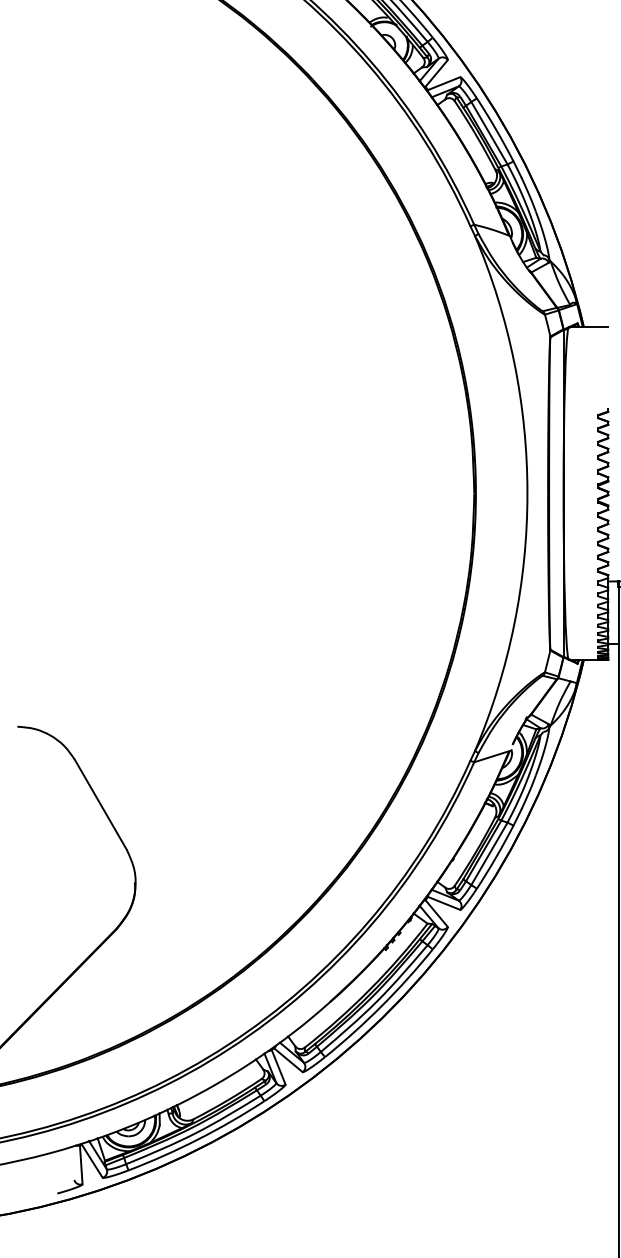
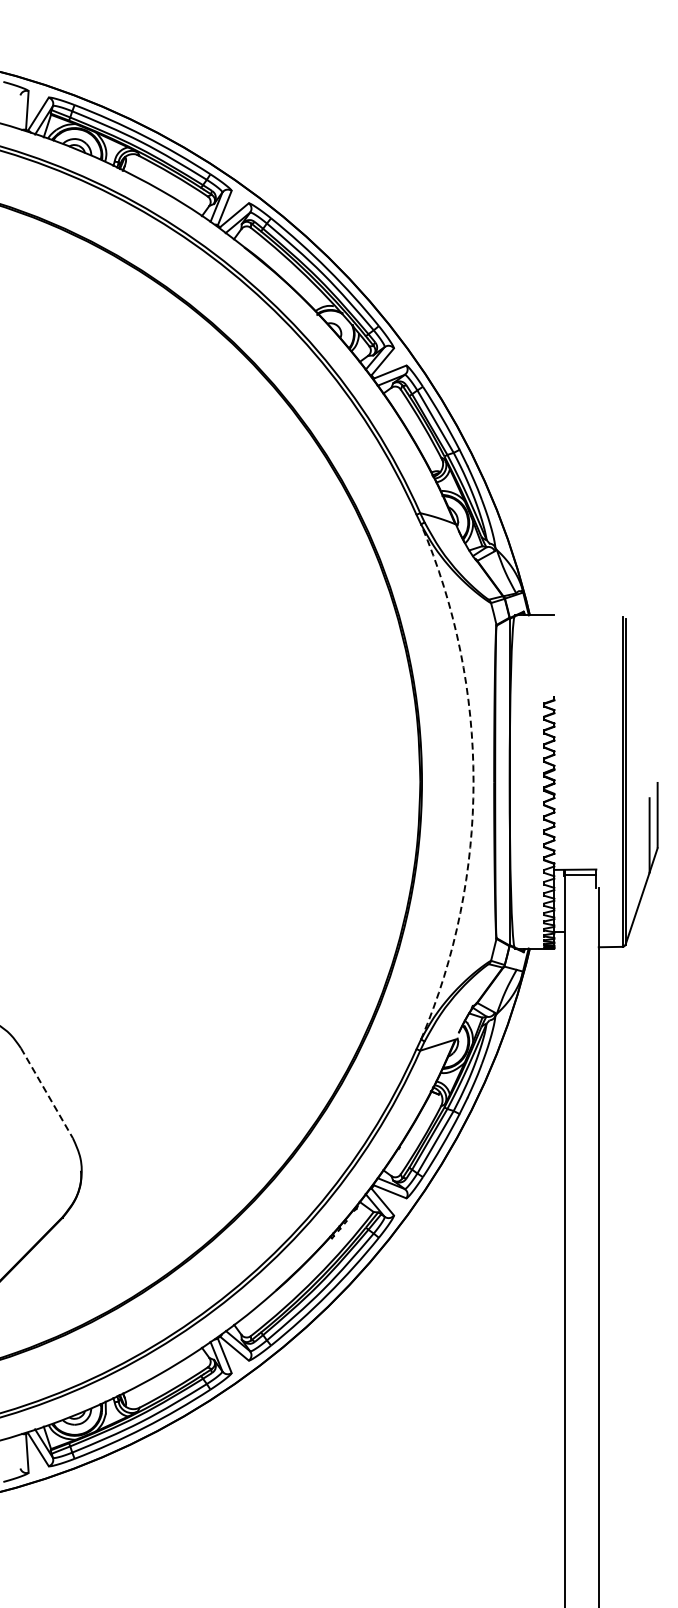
arc: (527, 493) -> (473, 781), solid -> dashed
line: (100, 805) -> (46, 1093), solid -> dashed

